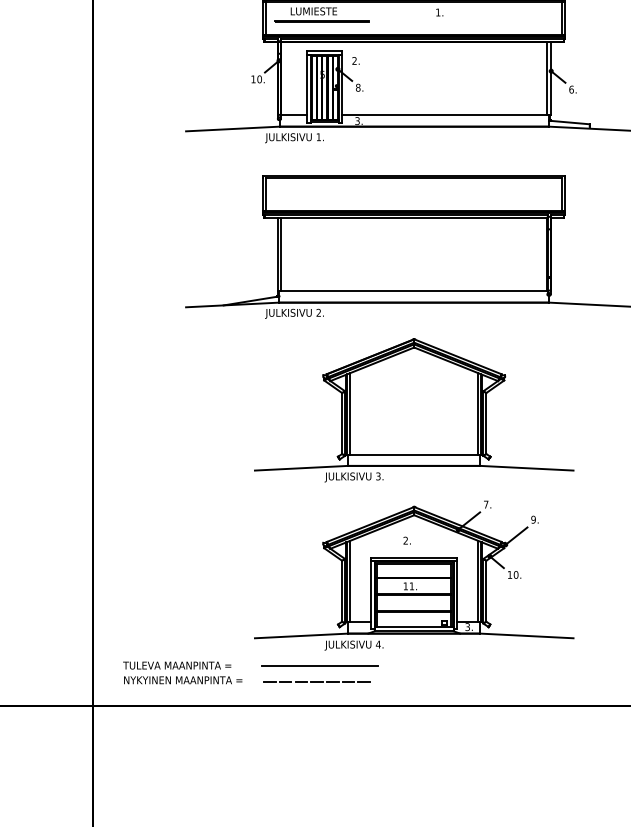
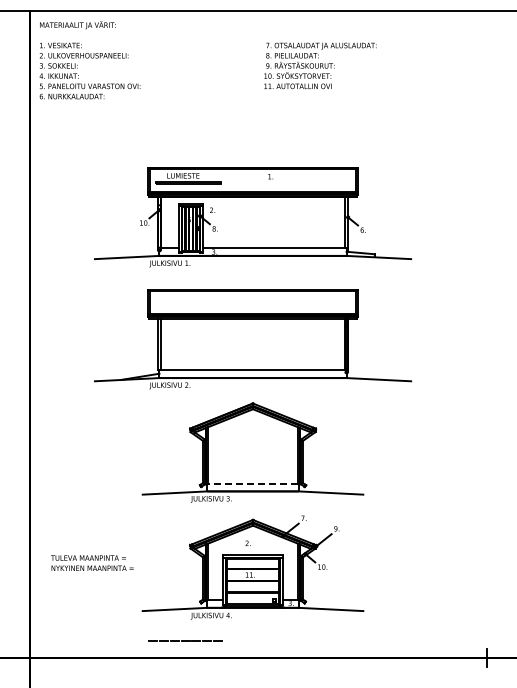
line: (414, 454) -> (253, 483), solid -> dashed
line: (319, 666) -> (187, 630), removed
text: (183, 671) -> (92, 562), moved

